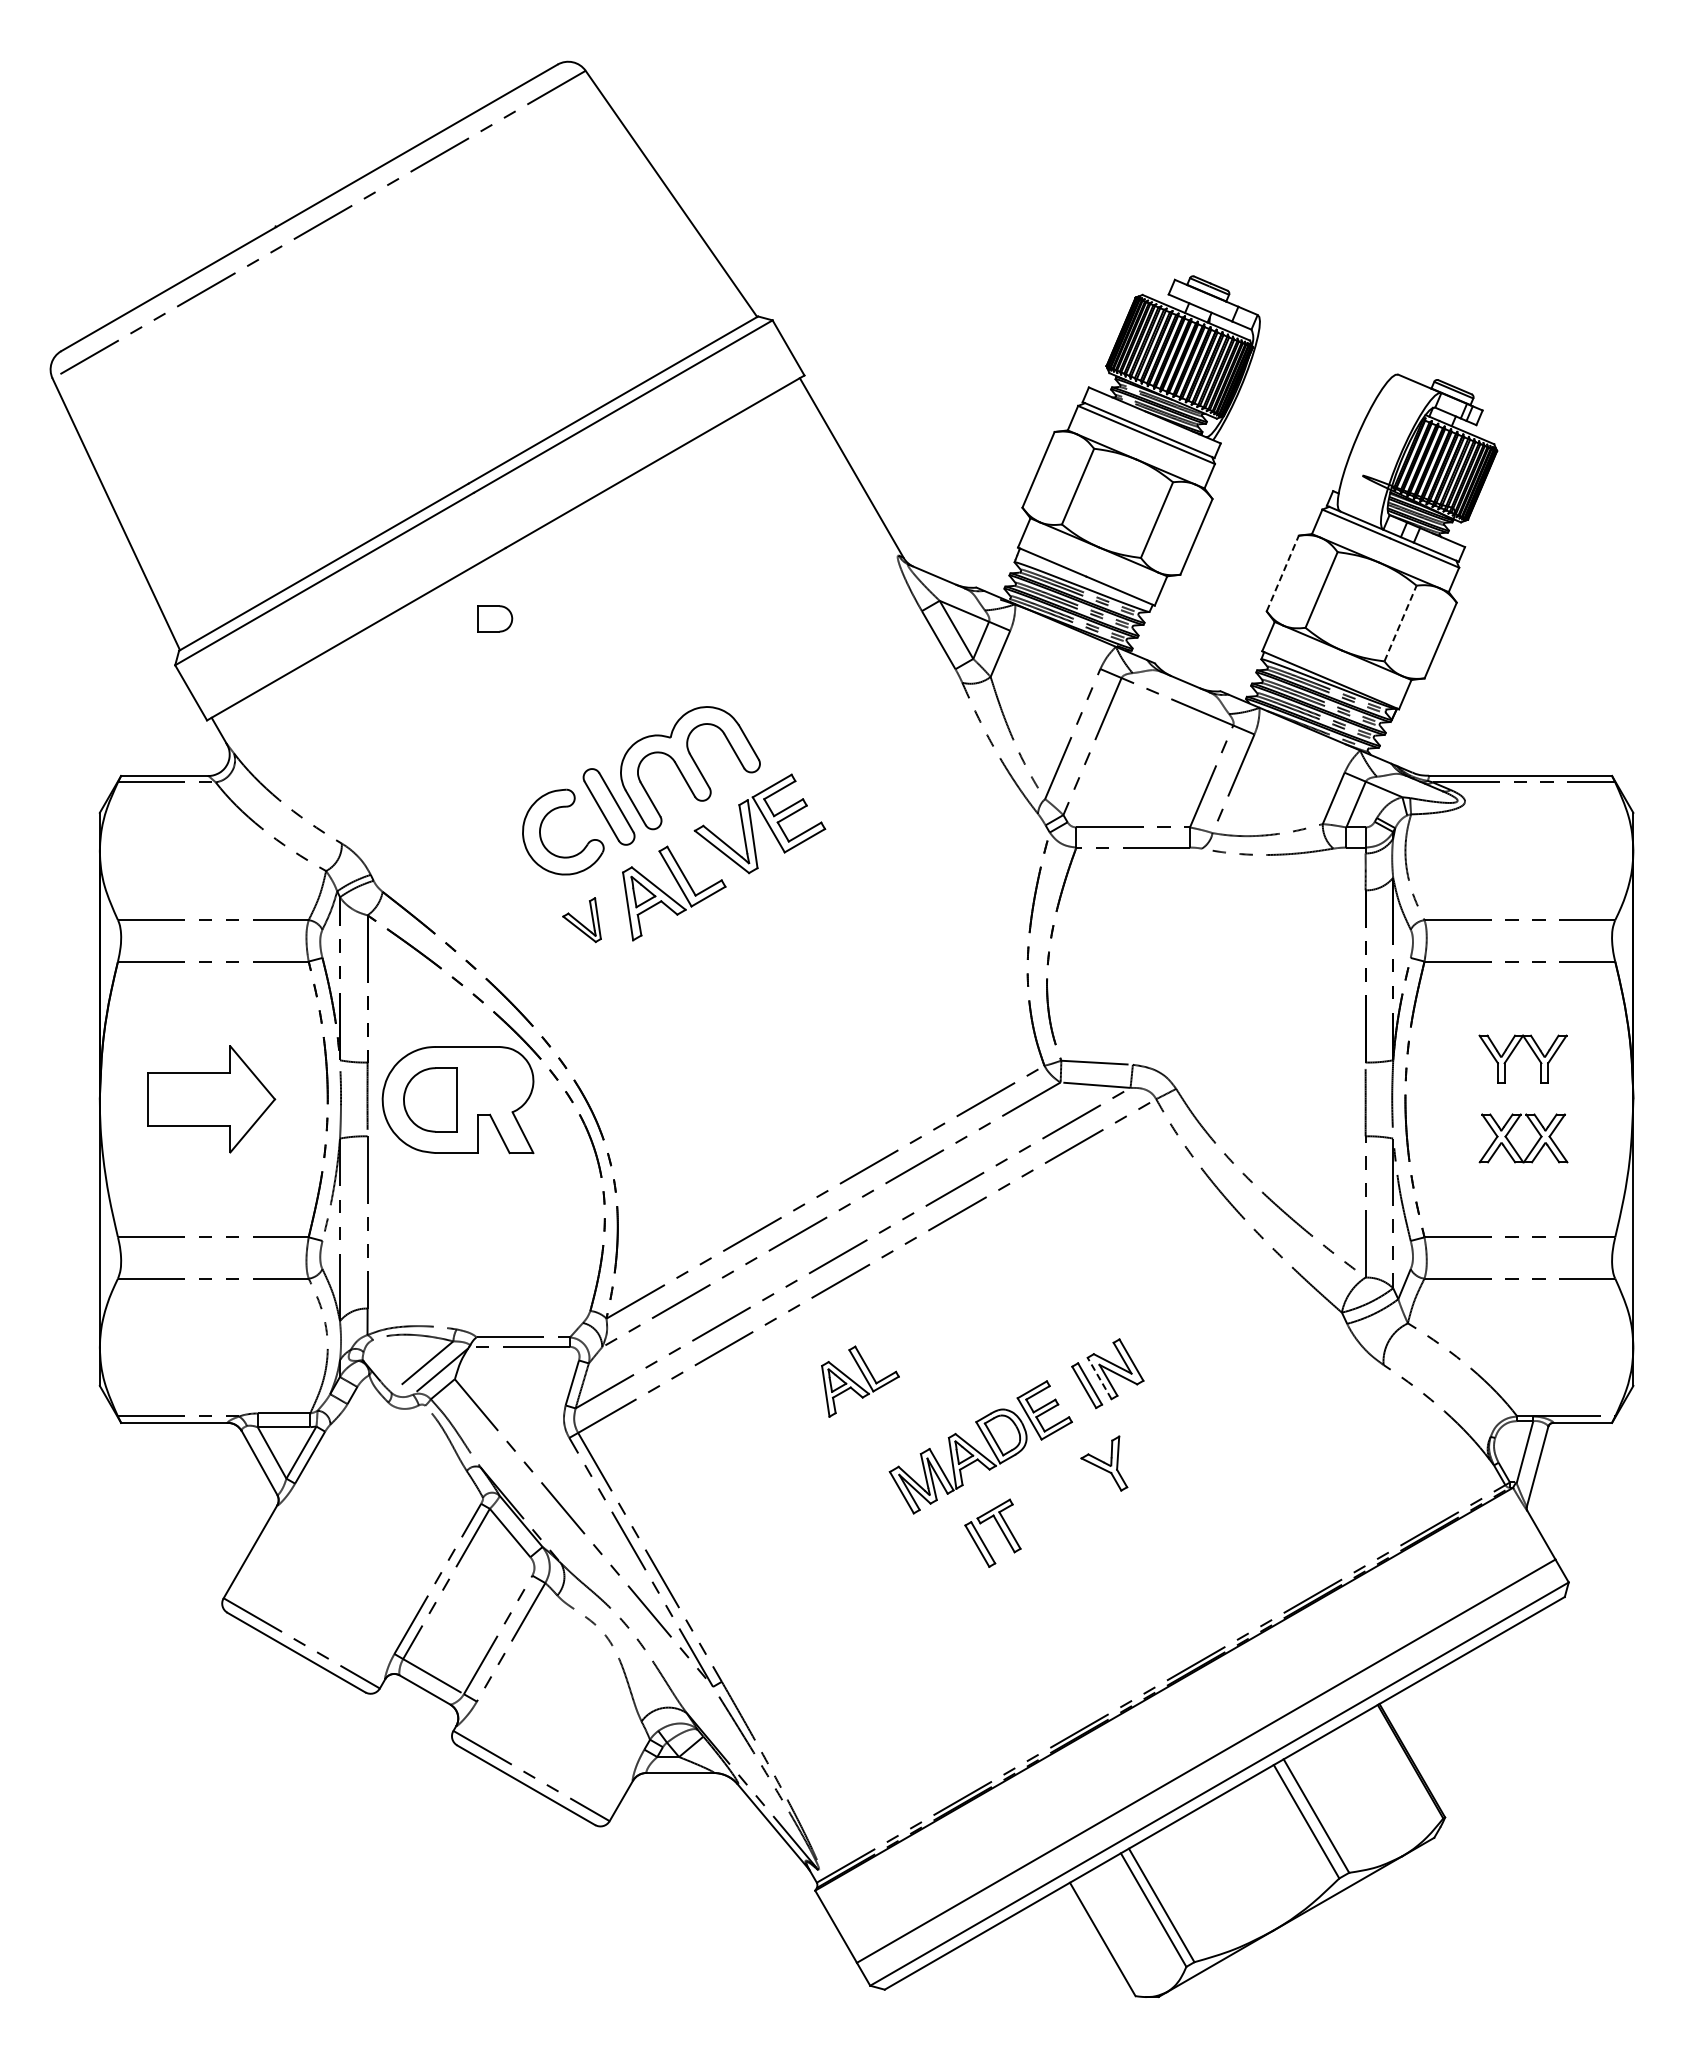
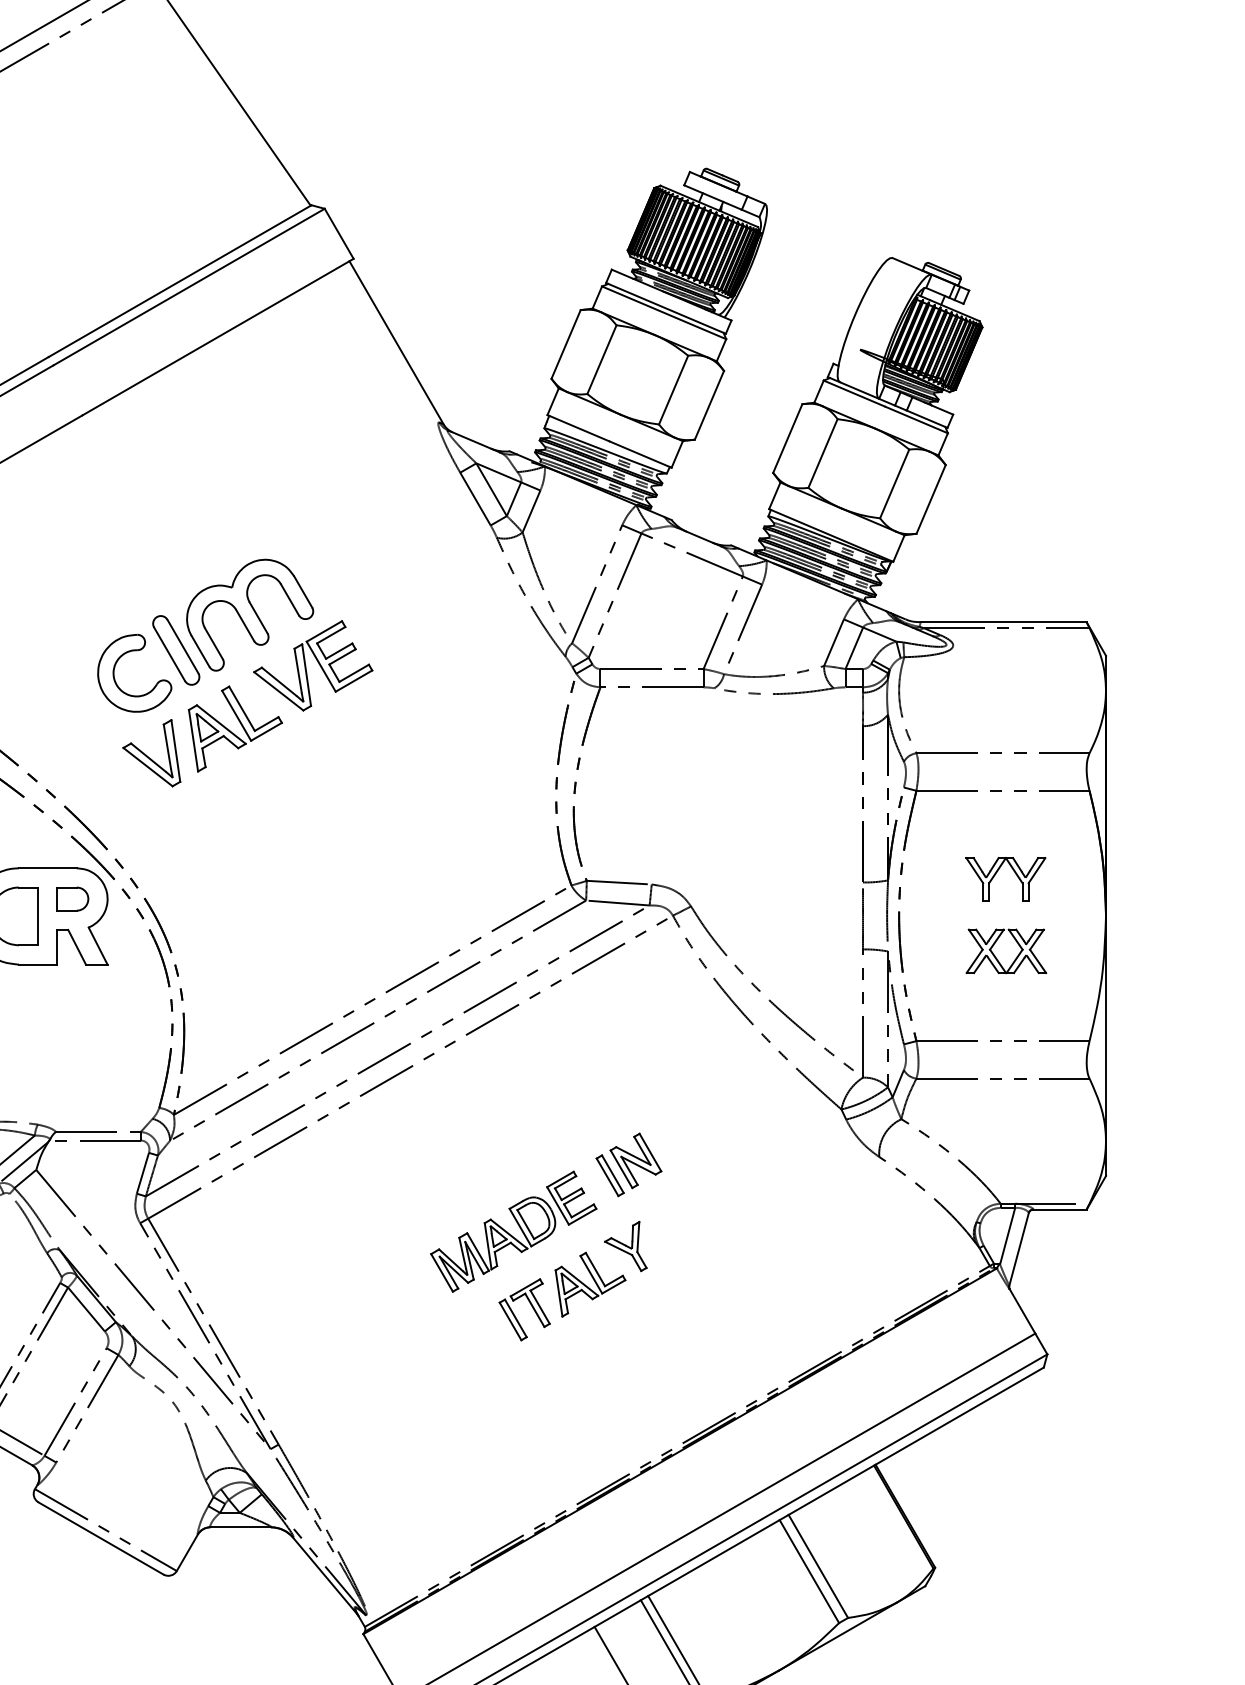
line: (1282, 573) -> (787, 438), dashed -> solid
part: (495, 618) -> (73, 898), moved
line: (1400, 623) -> (894, 483), dashed -> solid
part: (581, 919) -> (151, 752), size x1.67
line: (1099, 1378) -> (621, 1169), dashed -> solid
part: (860, 1381) -> (590, 1284), moved

